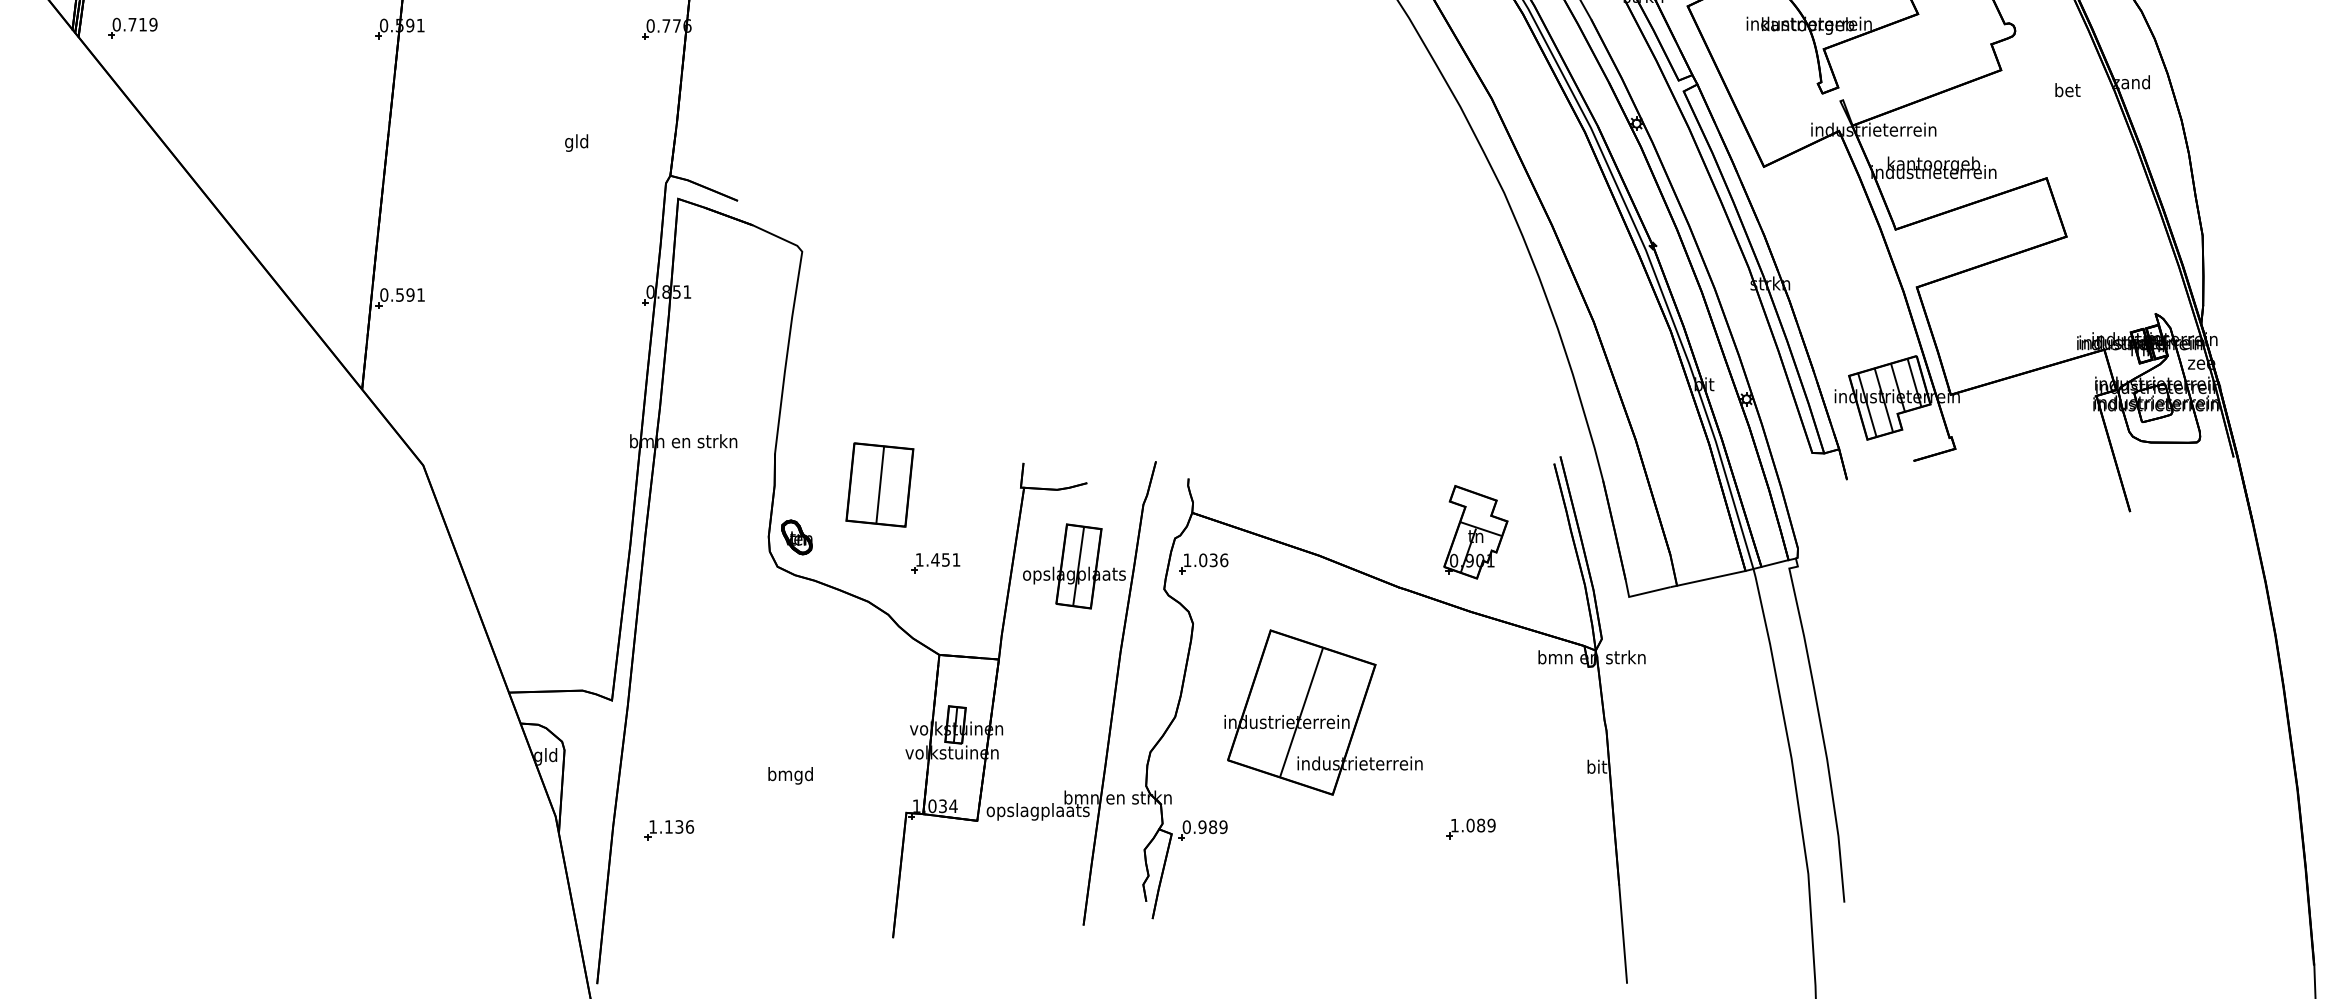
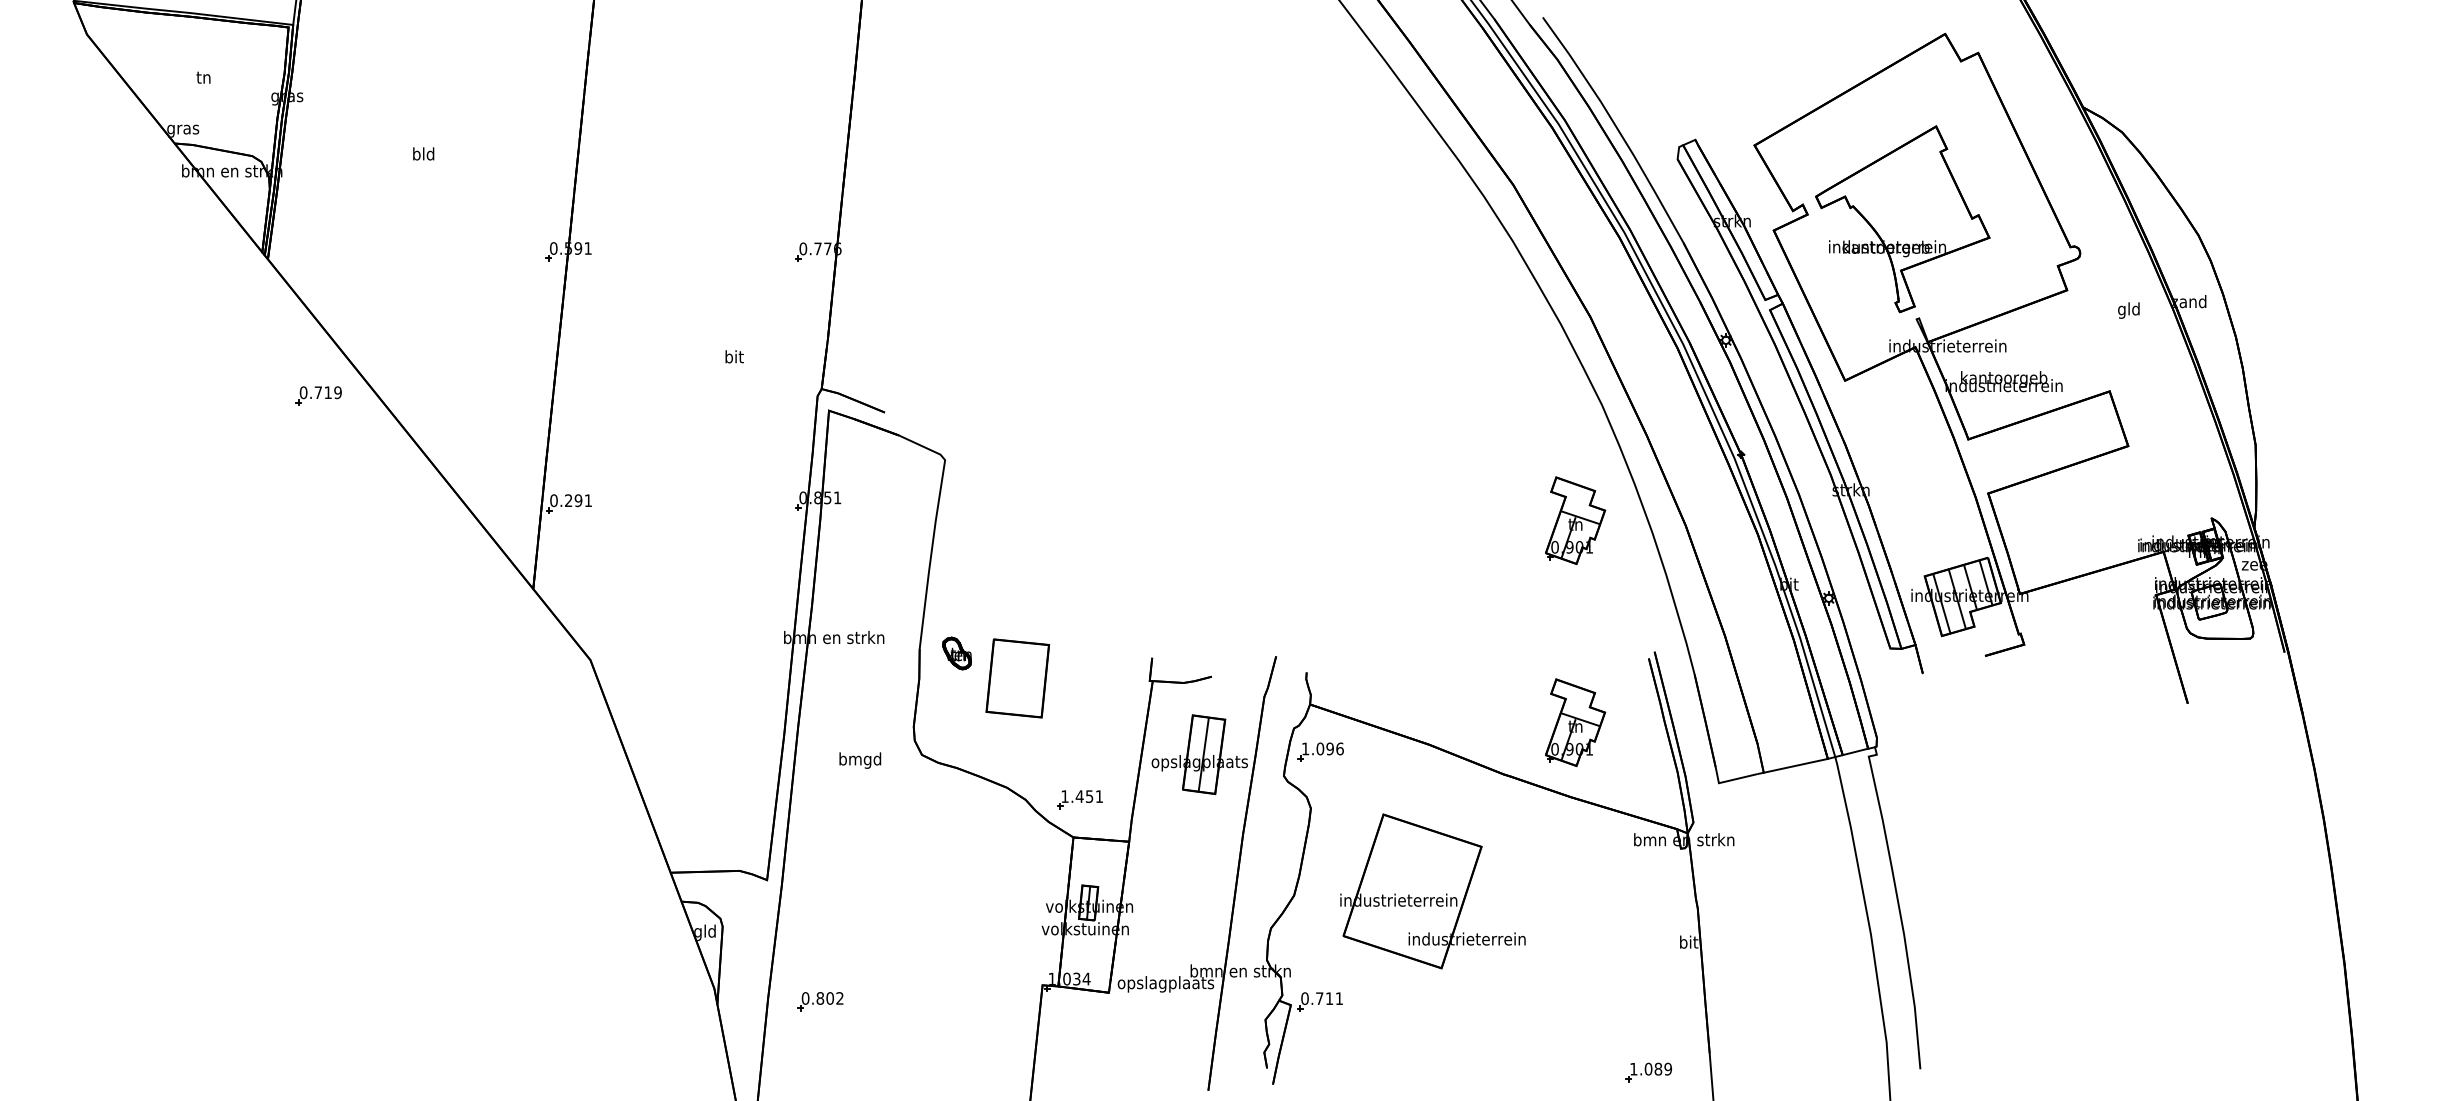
part: (132, 27) -> (318, 395), moved
text: (2067, 91) -> (2129, 310), bet -> gld
text: (576, 143) -> (733, 358), gld -> bit
text: (399, 294) -> (568, 500), 0.591 -> 0.291
part: (1475, 316) -> (1575, 520), added
line: (879, 485) -> (1017, 678), removed
part: (796, 537) -> (956, 653), moved
text: (1212, 559) -> (1329, 748), 1.036 -> 1.096
part: (935, 563) -> (1079, 799), moved
line: (1301, 711) -> (1412, 890), removed
text: (790, 775) -> (860, 760), moved
text: (671, 827) -> (822, 998), 1.136 -> 0.802
text: (1212, 827) -> (1329, 998), 0.989 -> 0.711
part: (1470, 829) -> (1648, 1072), moved

